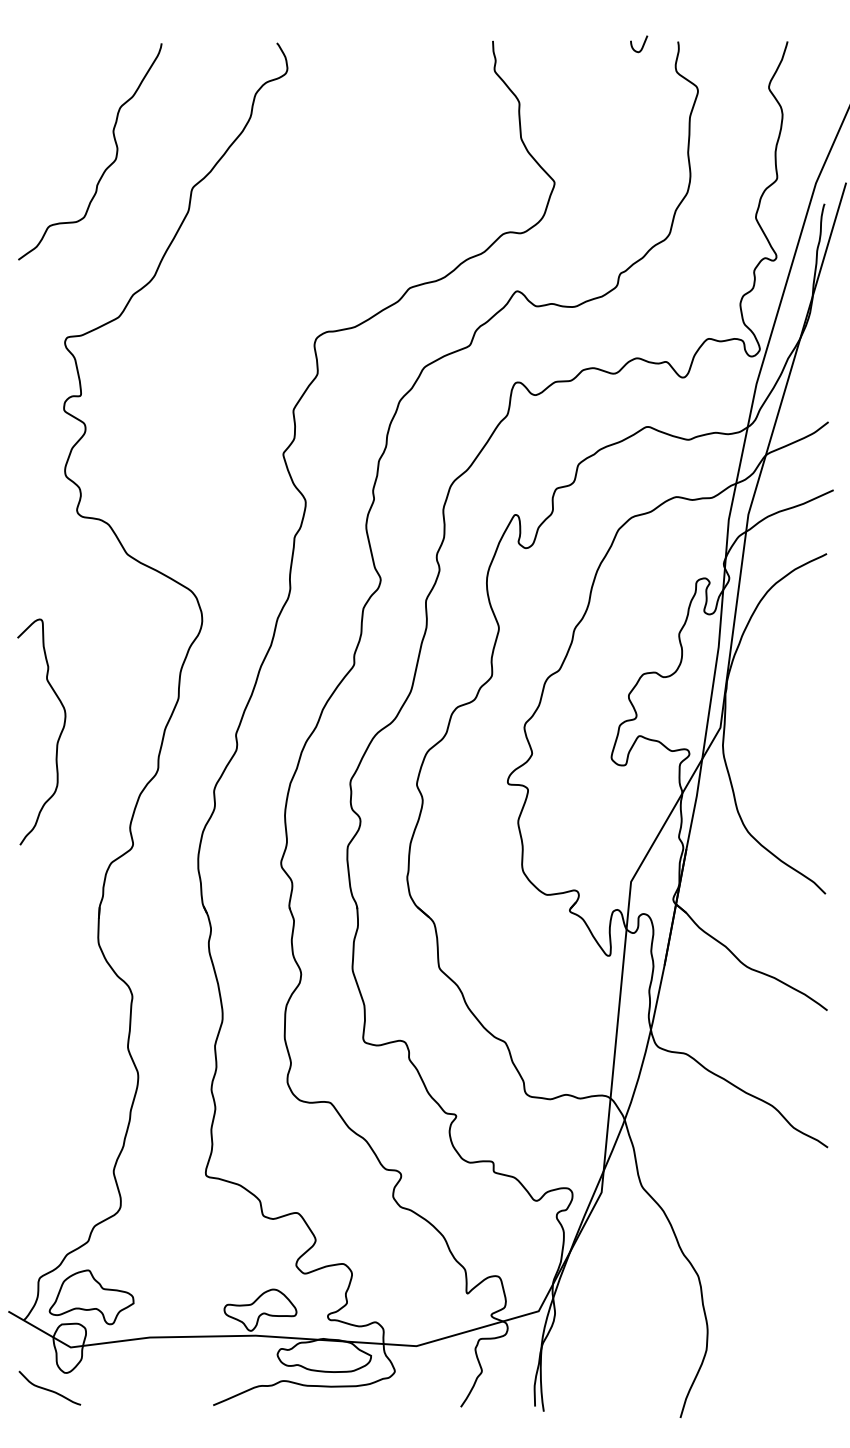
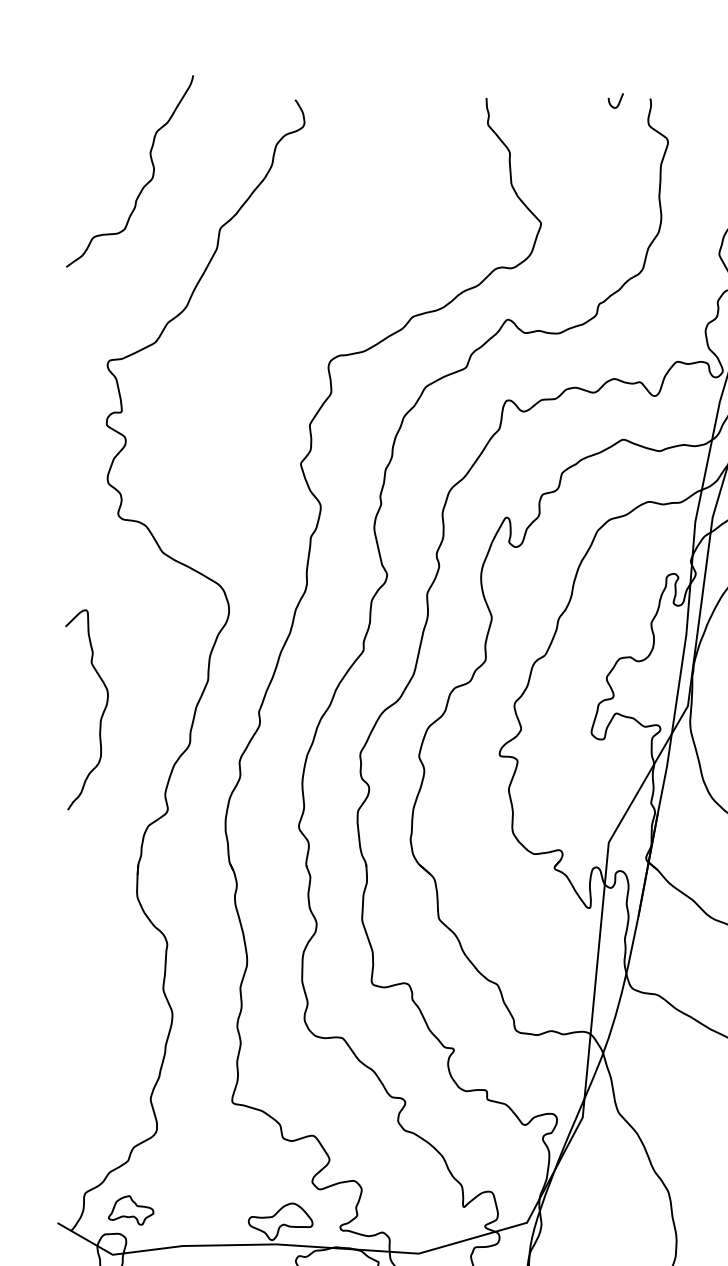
curve: (106, 167) -> (144, 185), moved
part: (91, 1297) -> (131, 1210), size x0.6

